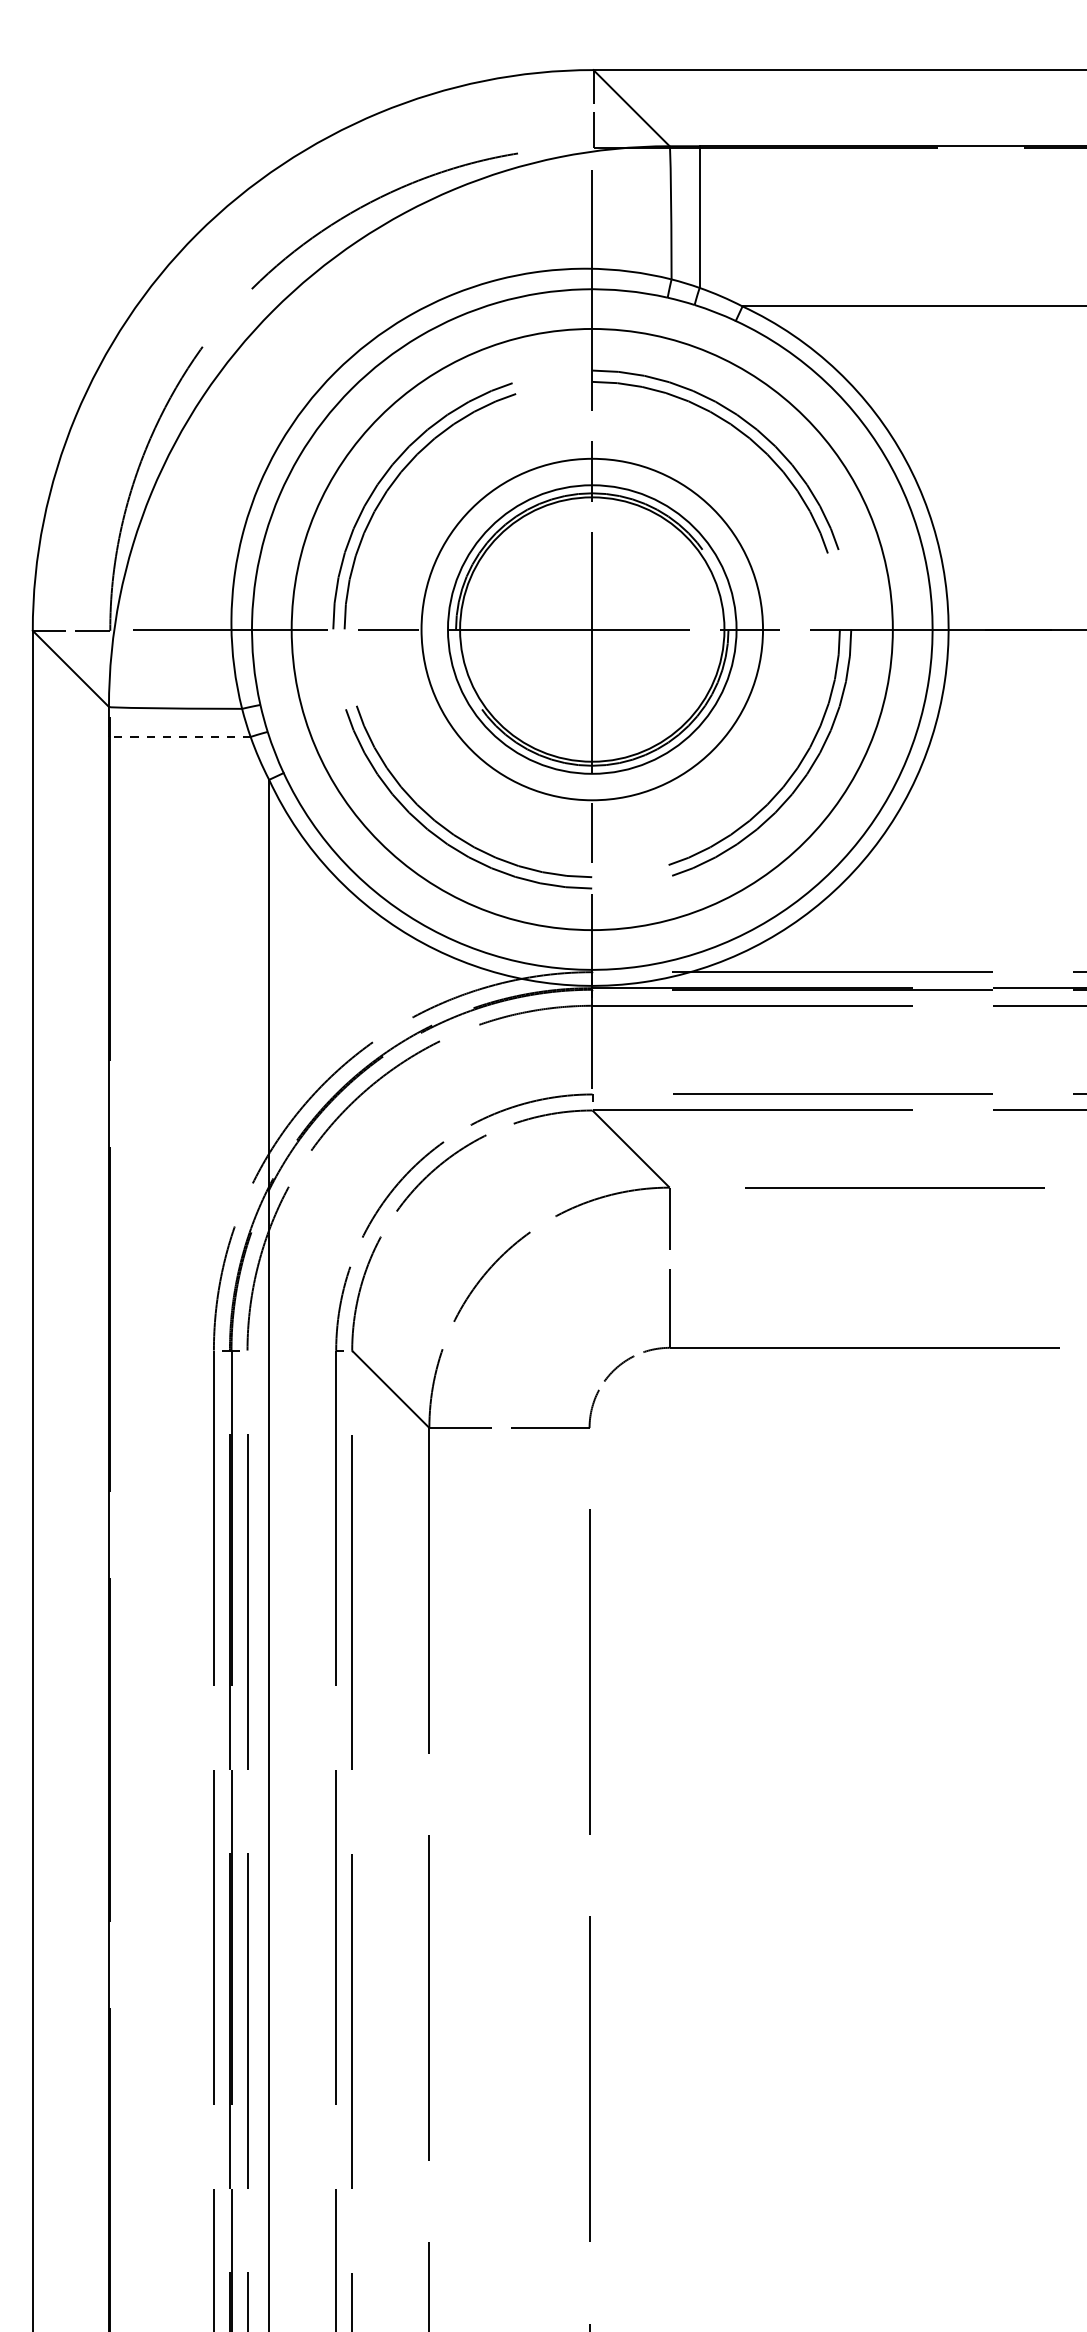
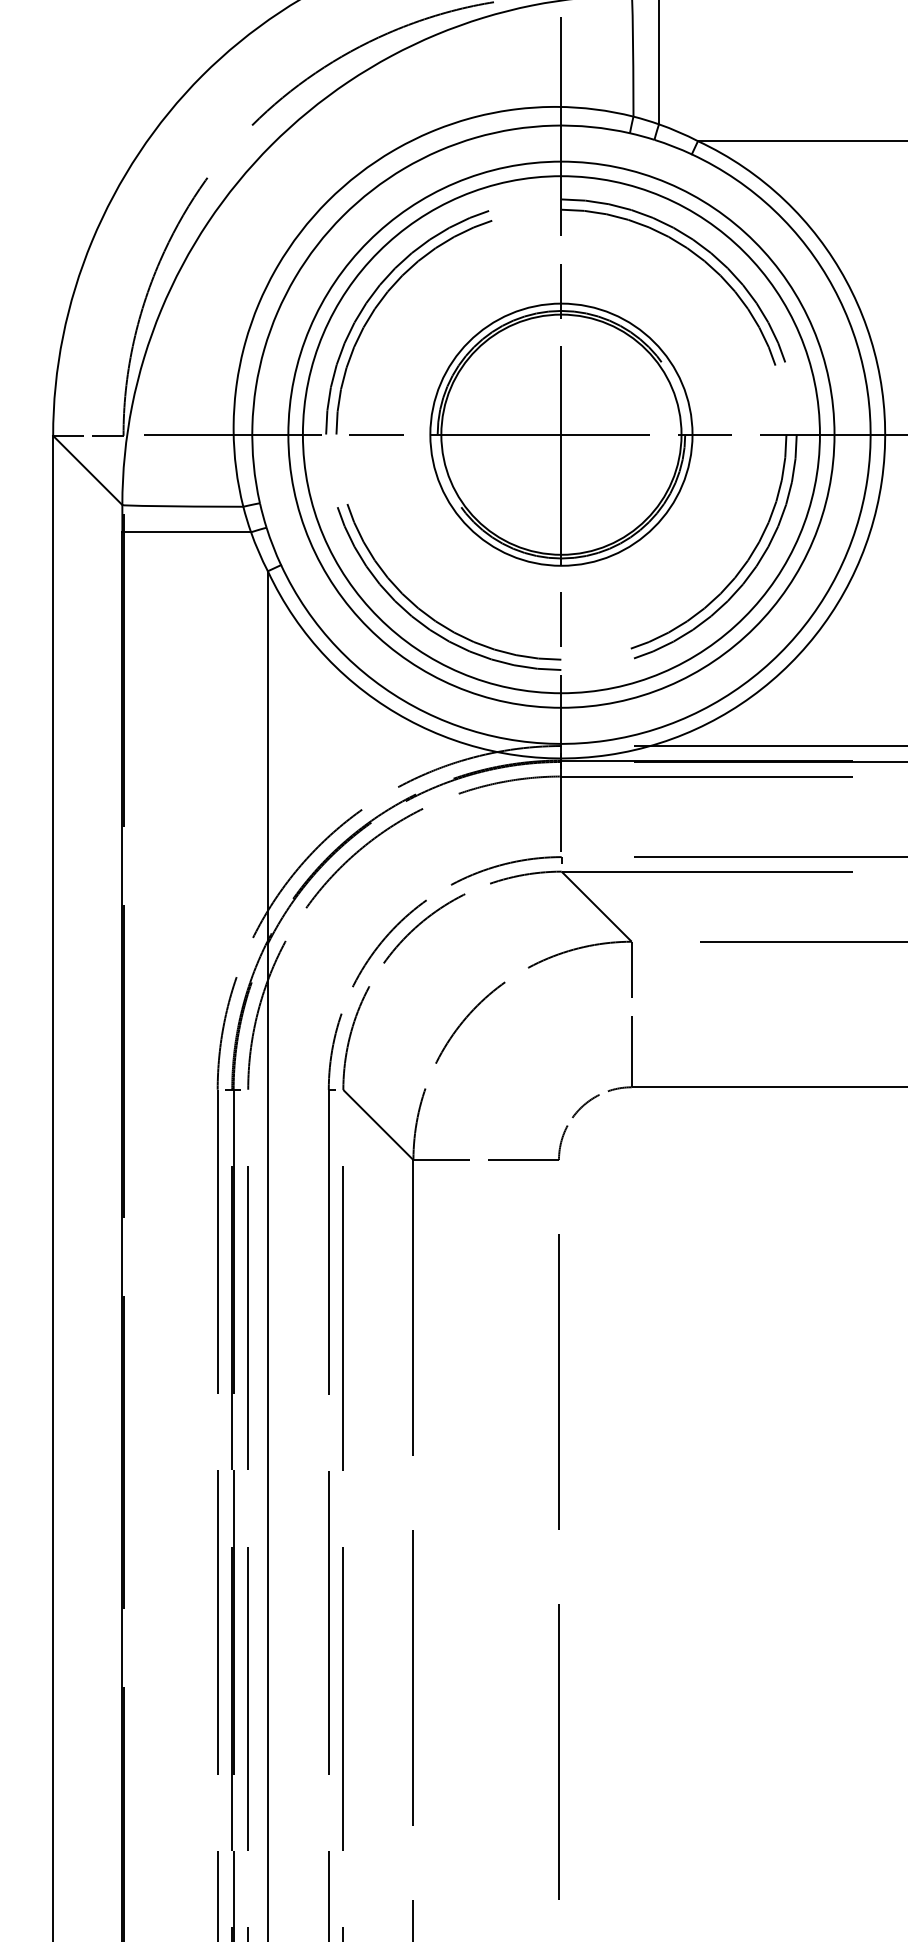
circle: (591, 629) -> (560, 434), size x1.67
line: (179, 736) -> (186, 531), dashed -> solid

